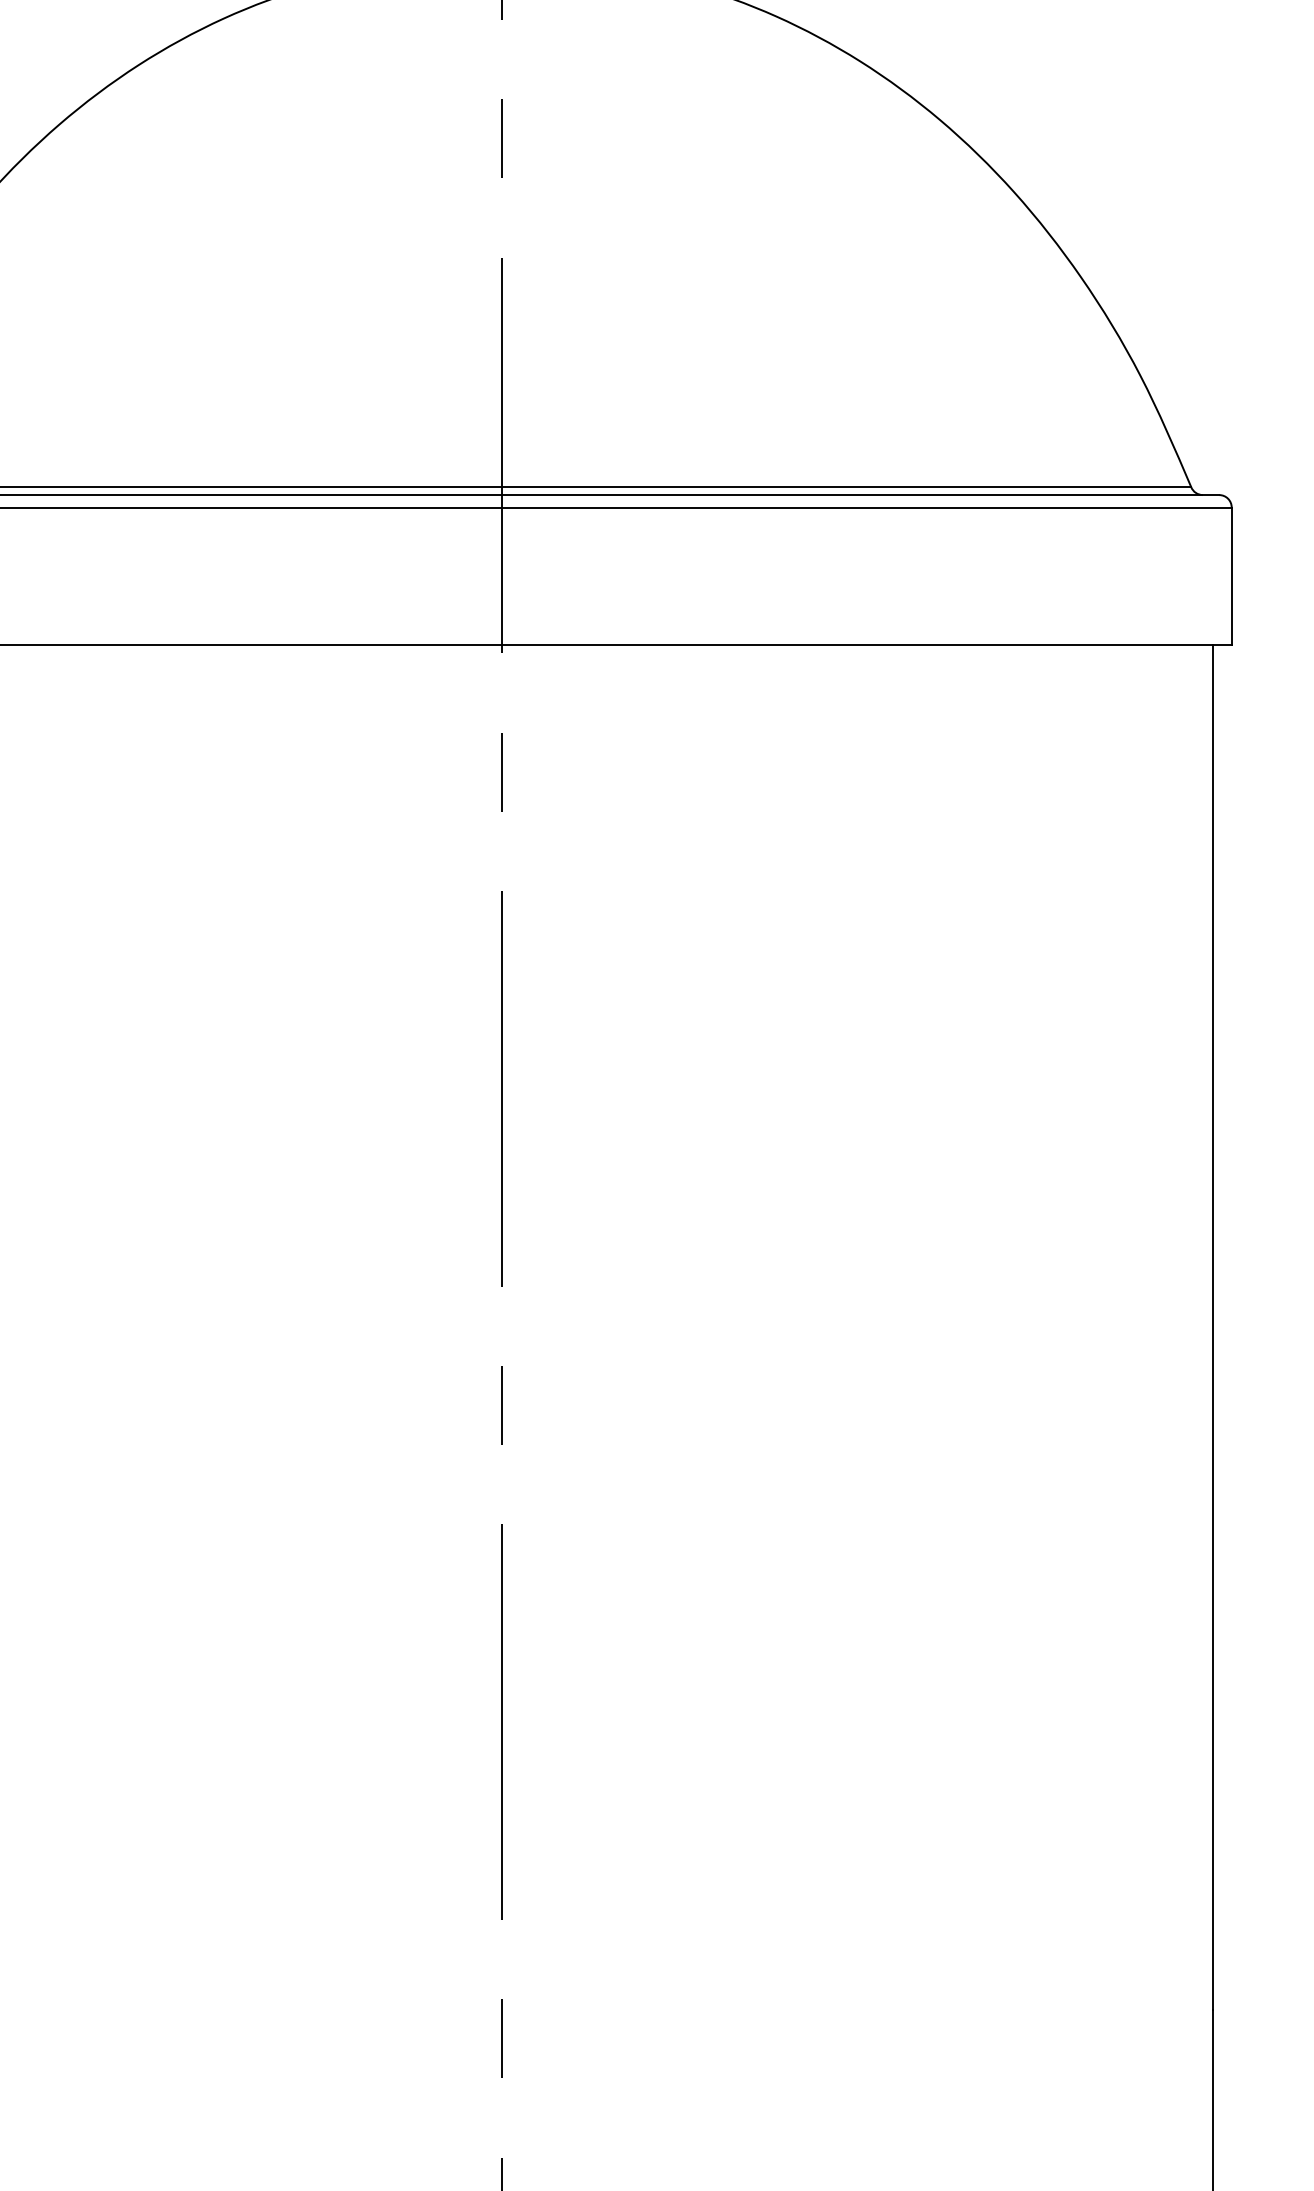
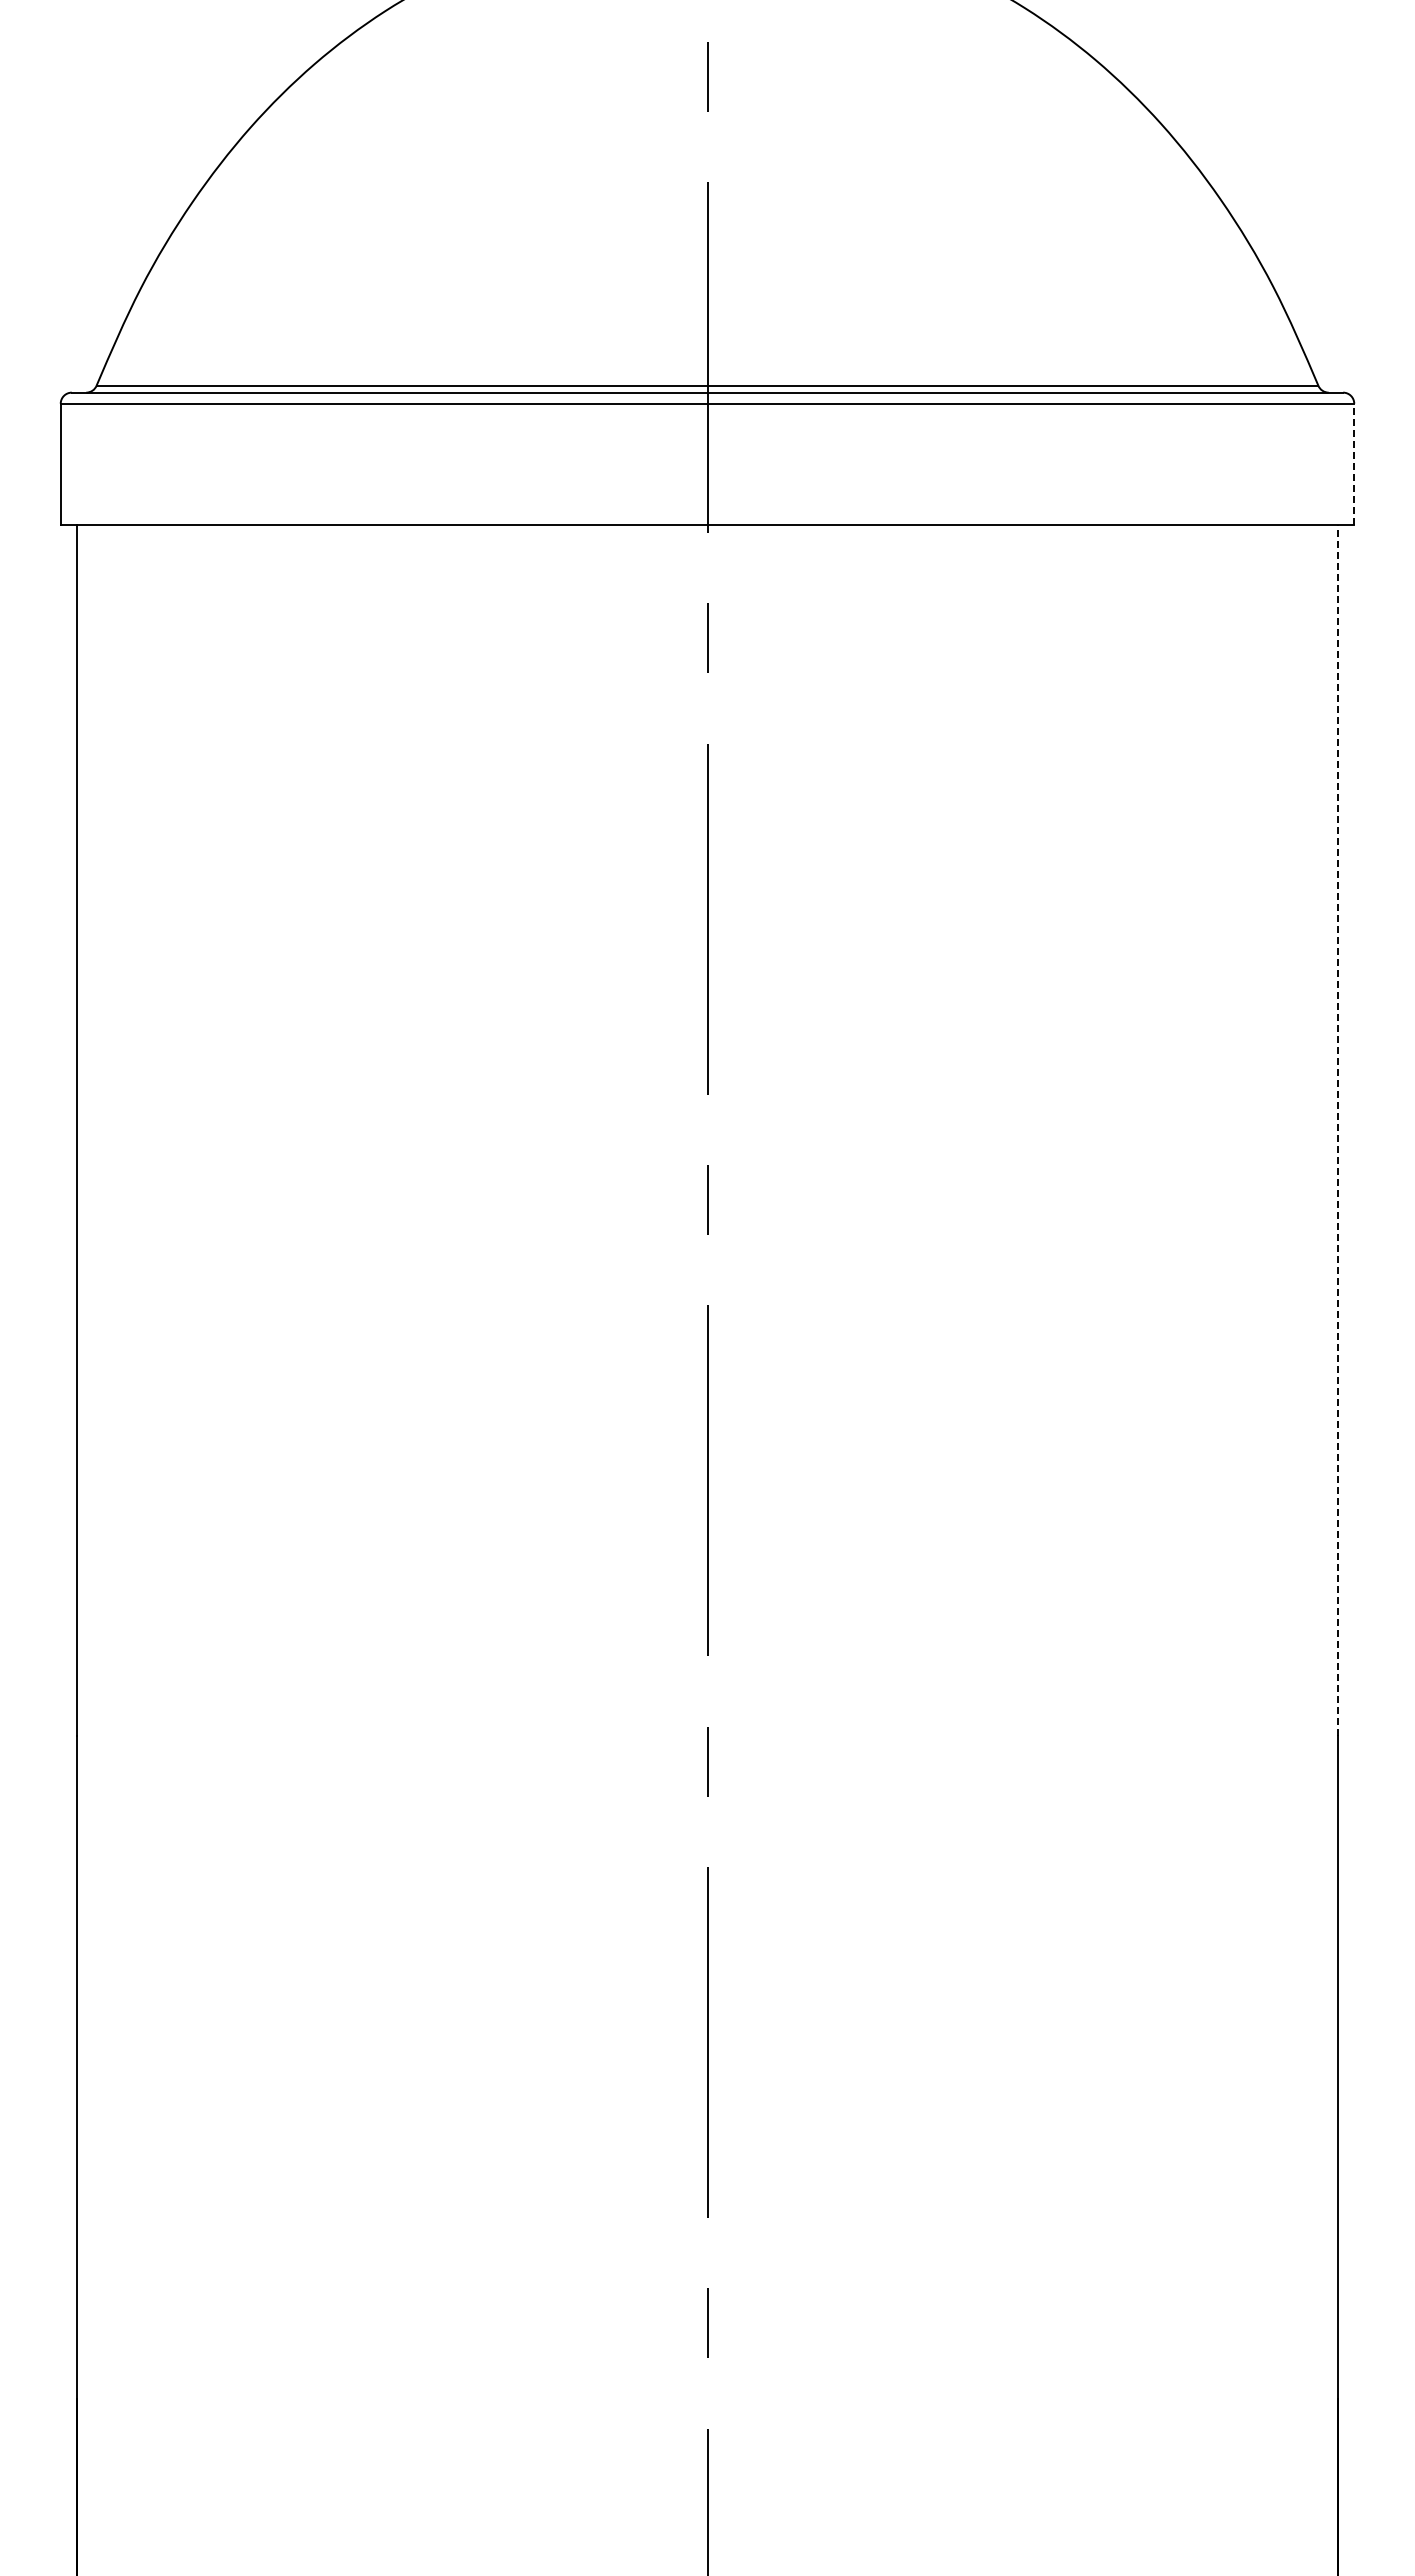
line: (1232, 576) -> (1354, 464), solid -> dashed
line: (1212, 1327) -> (1337, 1130), solid -> dashed

